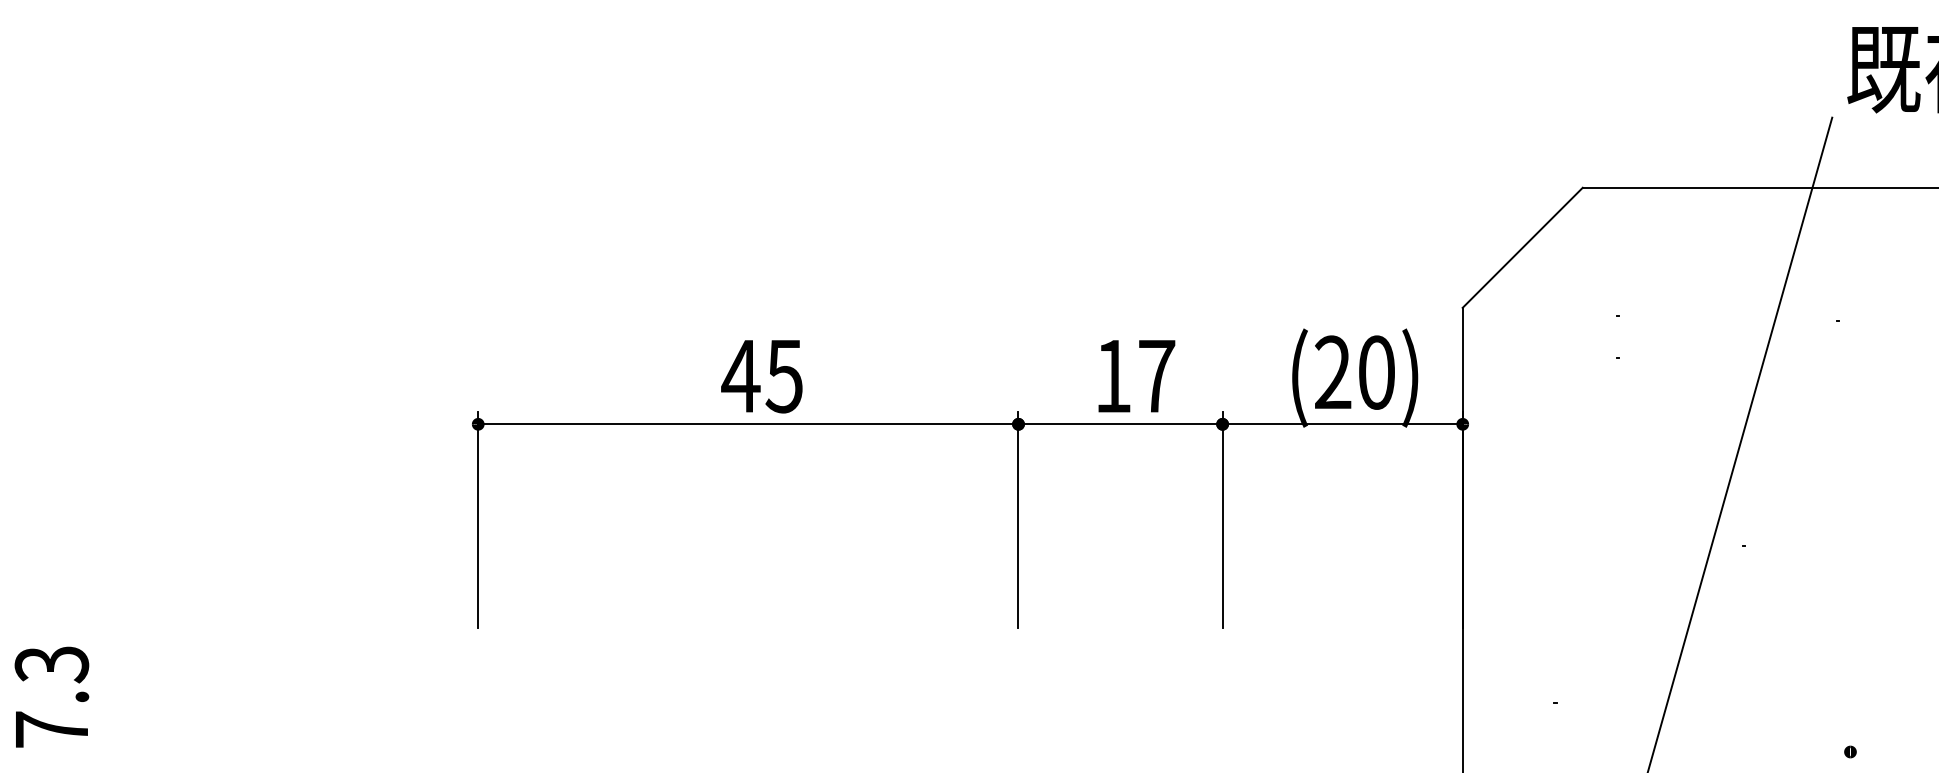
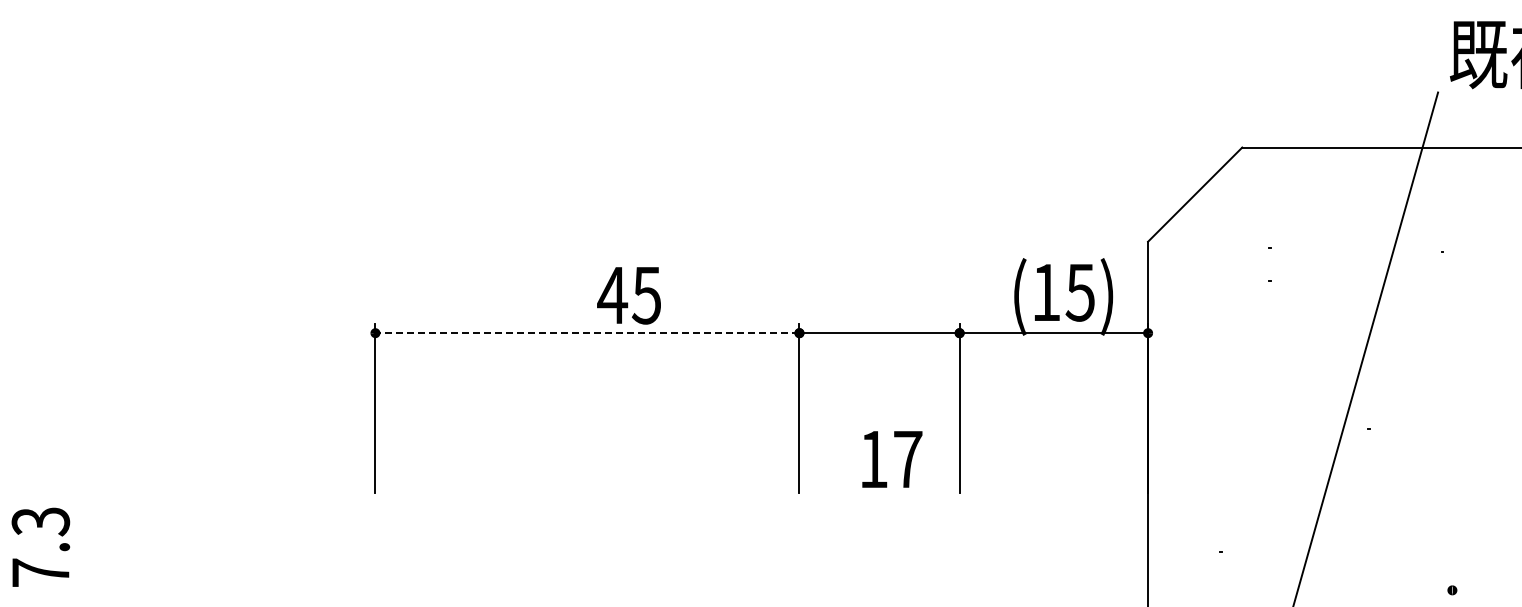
text: (1354, 372) -> (1063, 292), (20) -> (15)
text: (761, 376) -> (628, 295), moved
text: (1137, 376) -> (892, 459), moved
line: (747, 424) -> (586, 333), solid -> dashed

